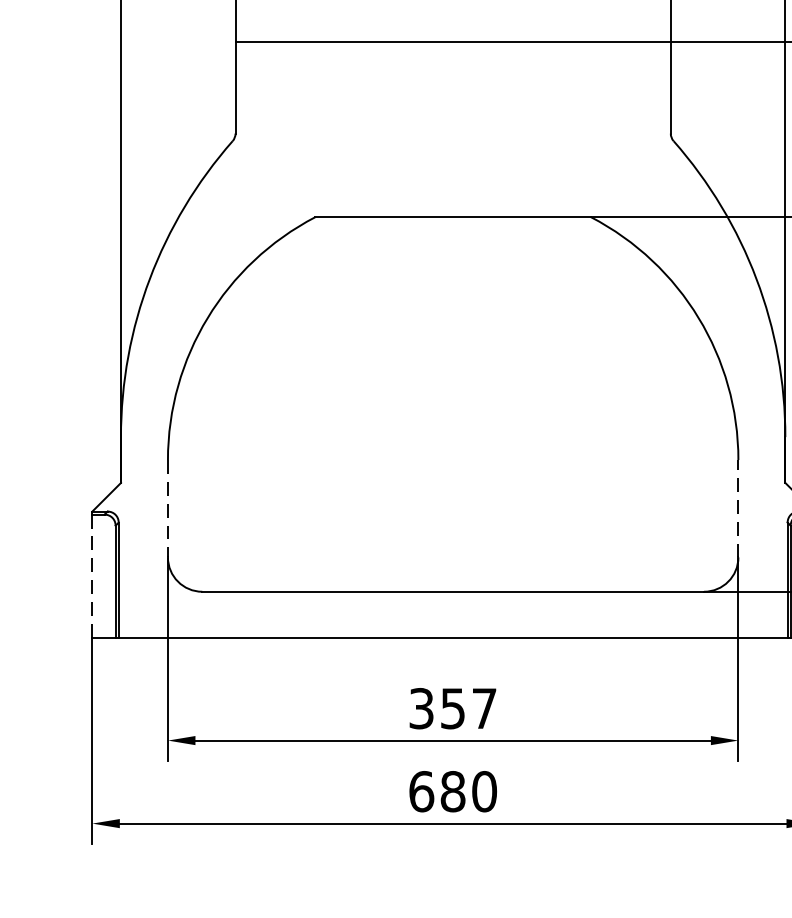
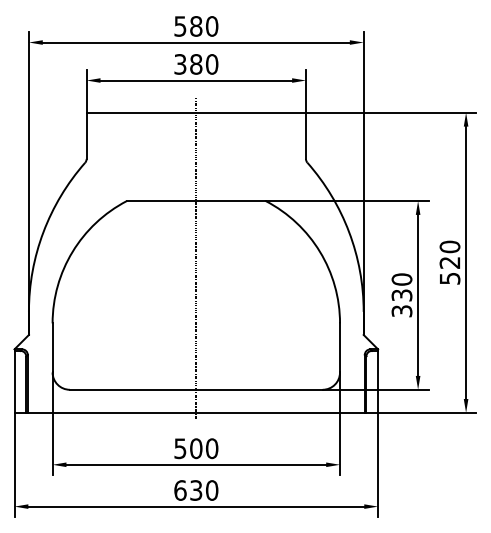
line: (453, 331) -> (196, 258), added
line: (167, 507) -> (52, 347), dashed -> solid
line: (739, 507) -> (340, 347), dashed -> solid
line: (92, 575) -> (14, 381), dashed -> solid
text: (453, 708) -> (196, 448), 357 -> 500
text: (453, 791) -> (196, 490), 680 -> 630

